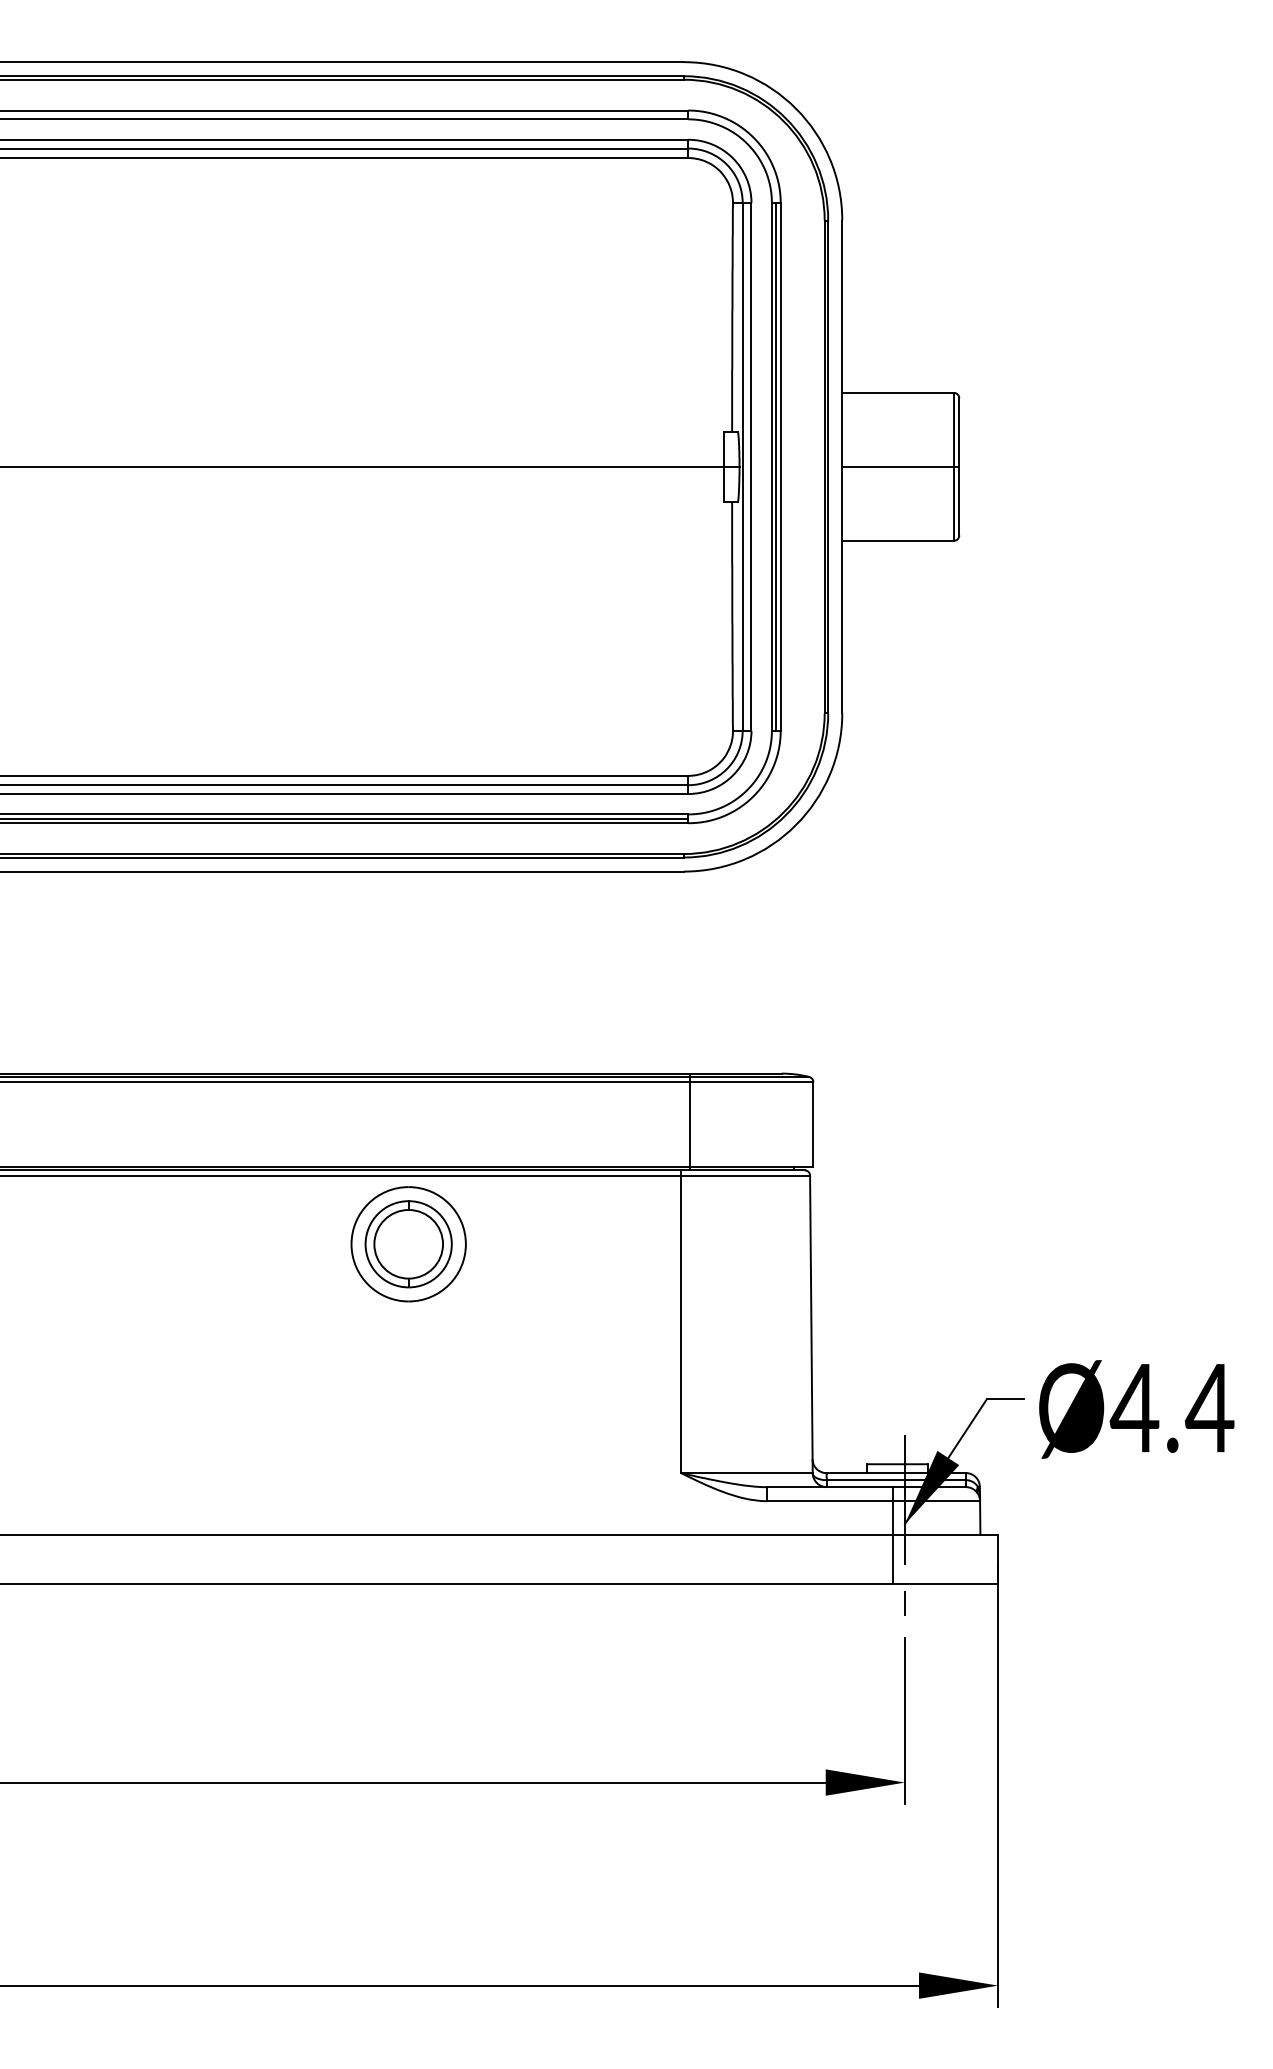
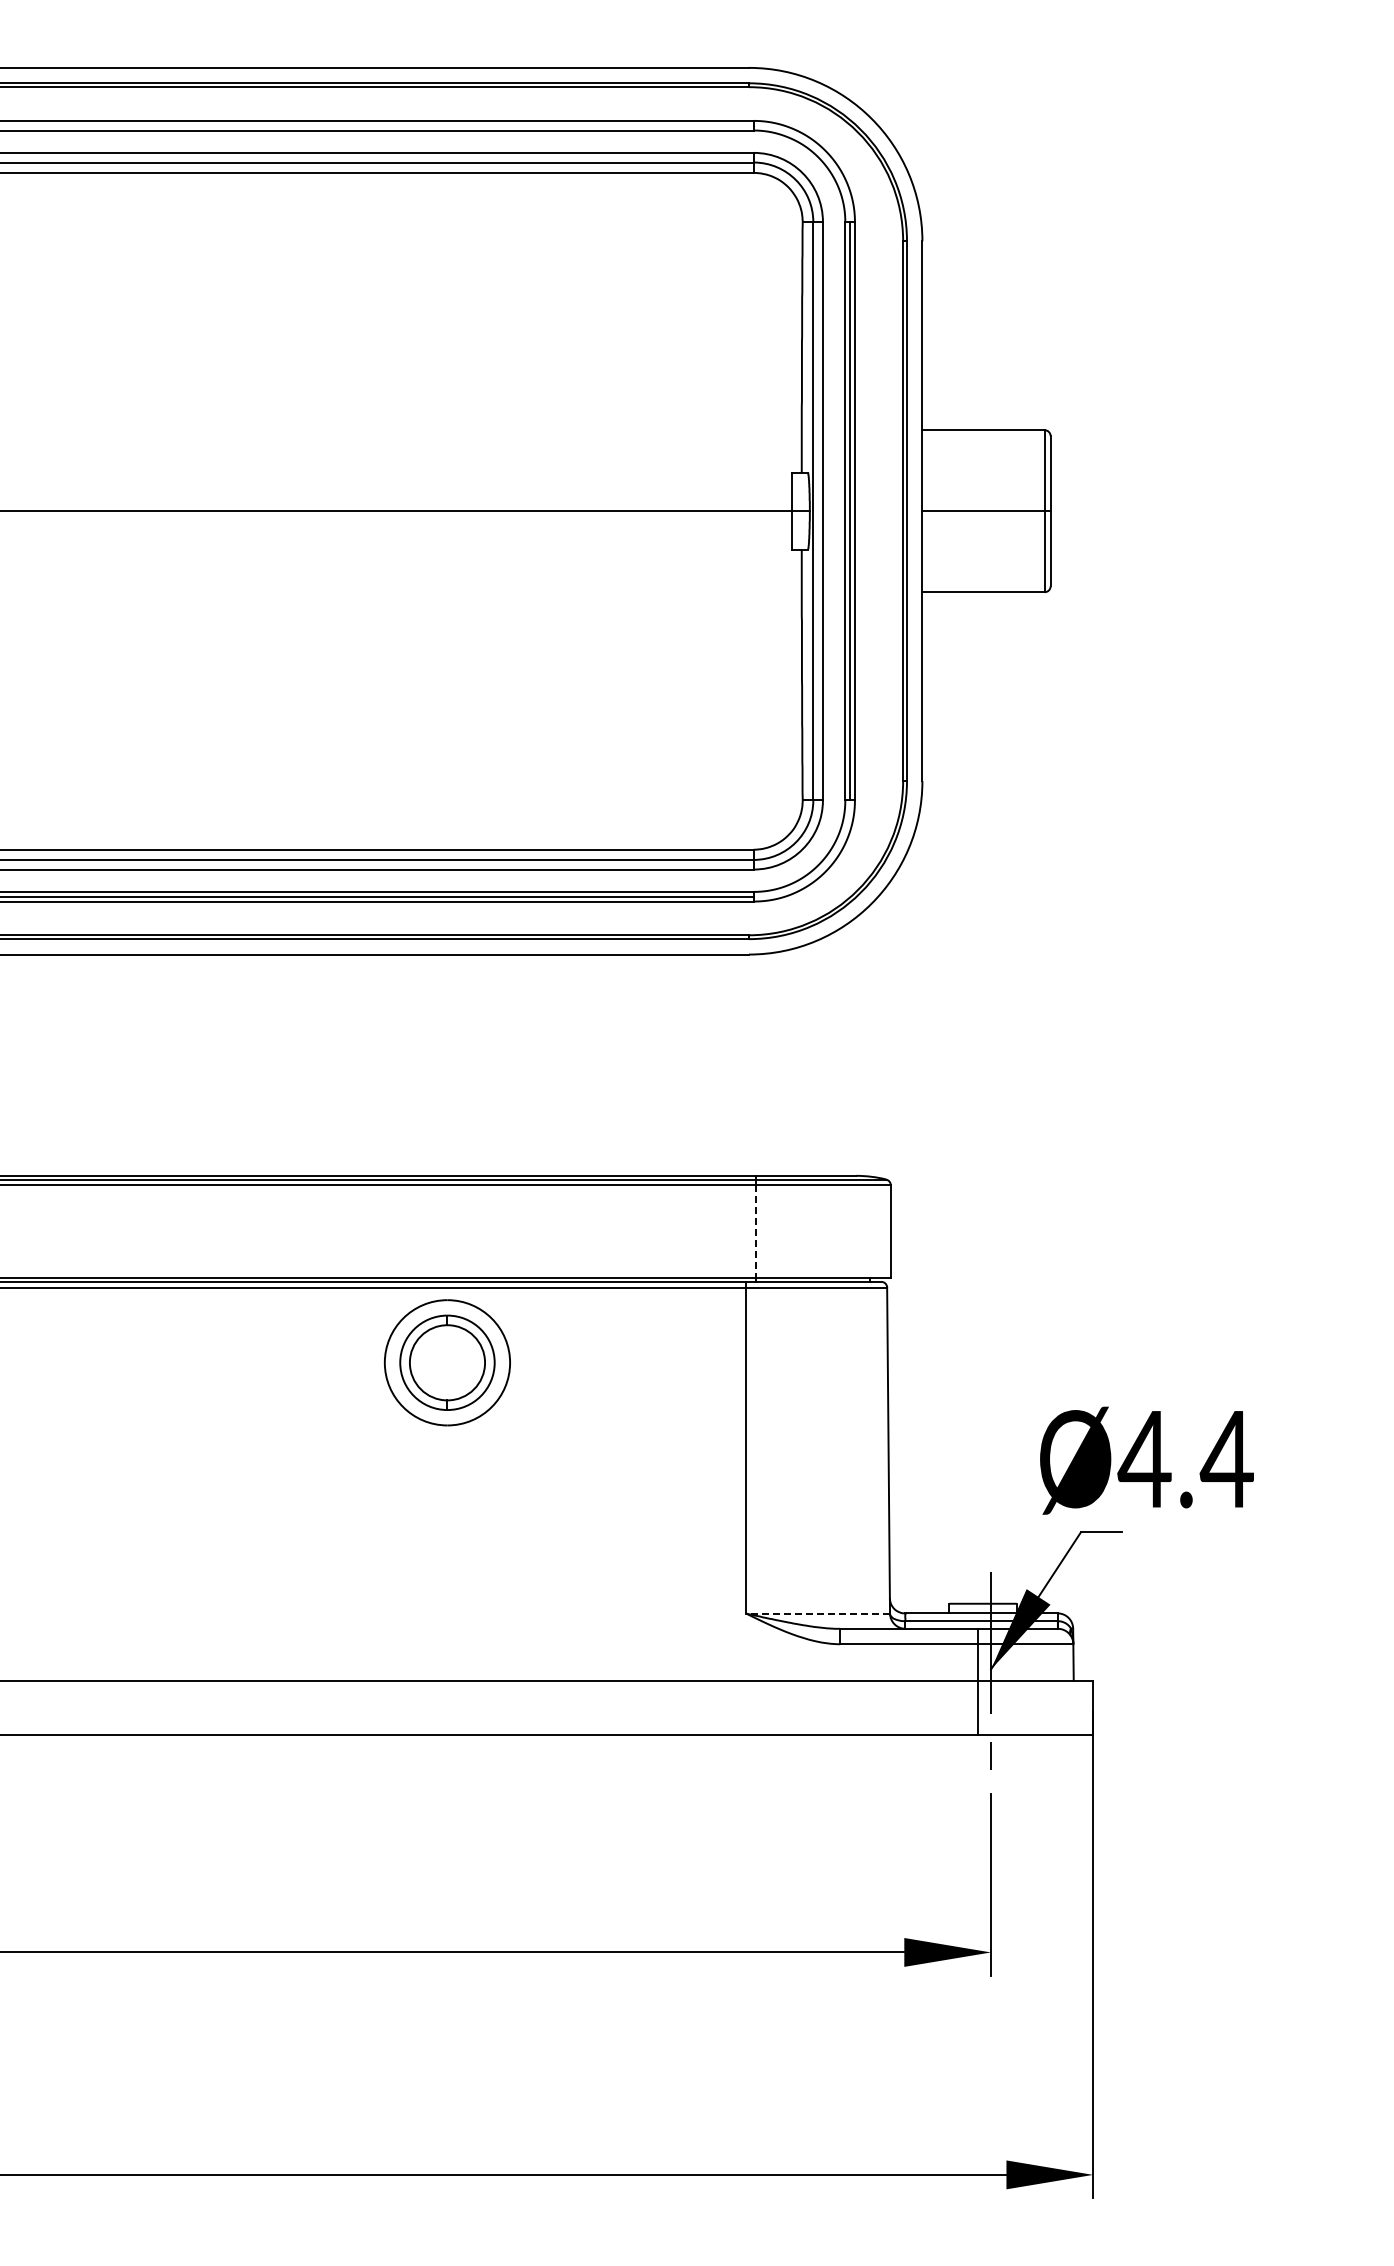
line: (689, 1125) -> (755, 1232), solid -> dashed
text: (1136, 1409) -> (1146, 1460), moved
line: (747, 1473) -> (818, 1613), solid -> dashed

